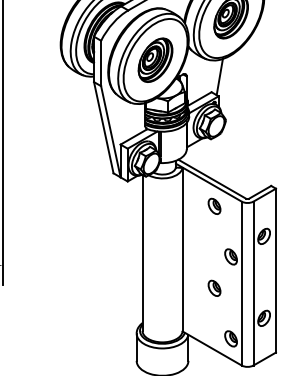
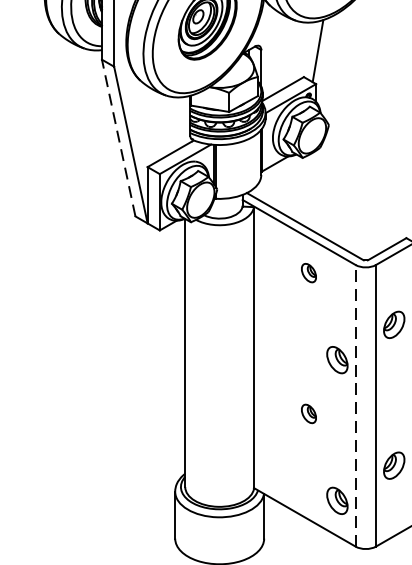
line: (103, 127) -> (118, 137), solid -> dashed
part: (214, 205) -> (308, 271), size x0.7
line: (241, 283) -> (355, 405), solid -> dashed
part: (214, 287) -> (308, 412), size x0.7

